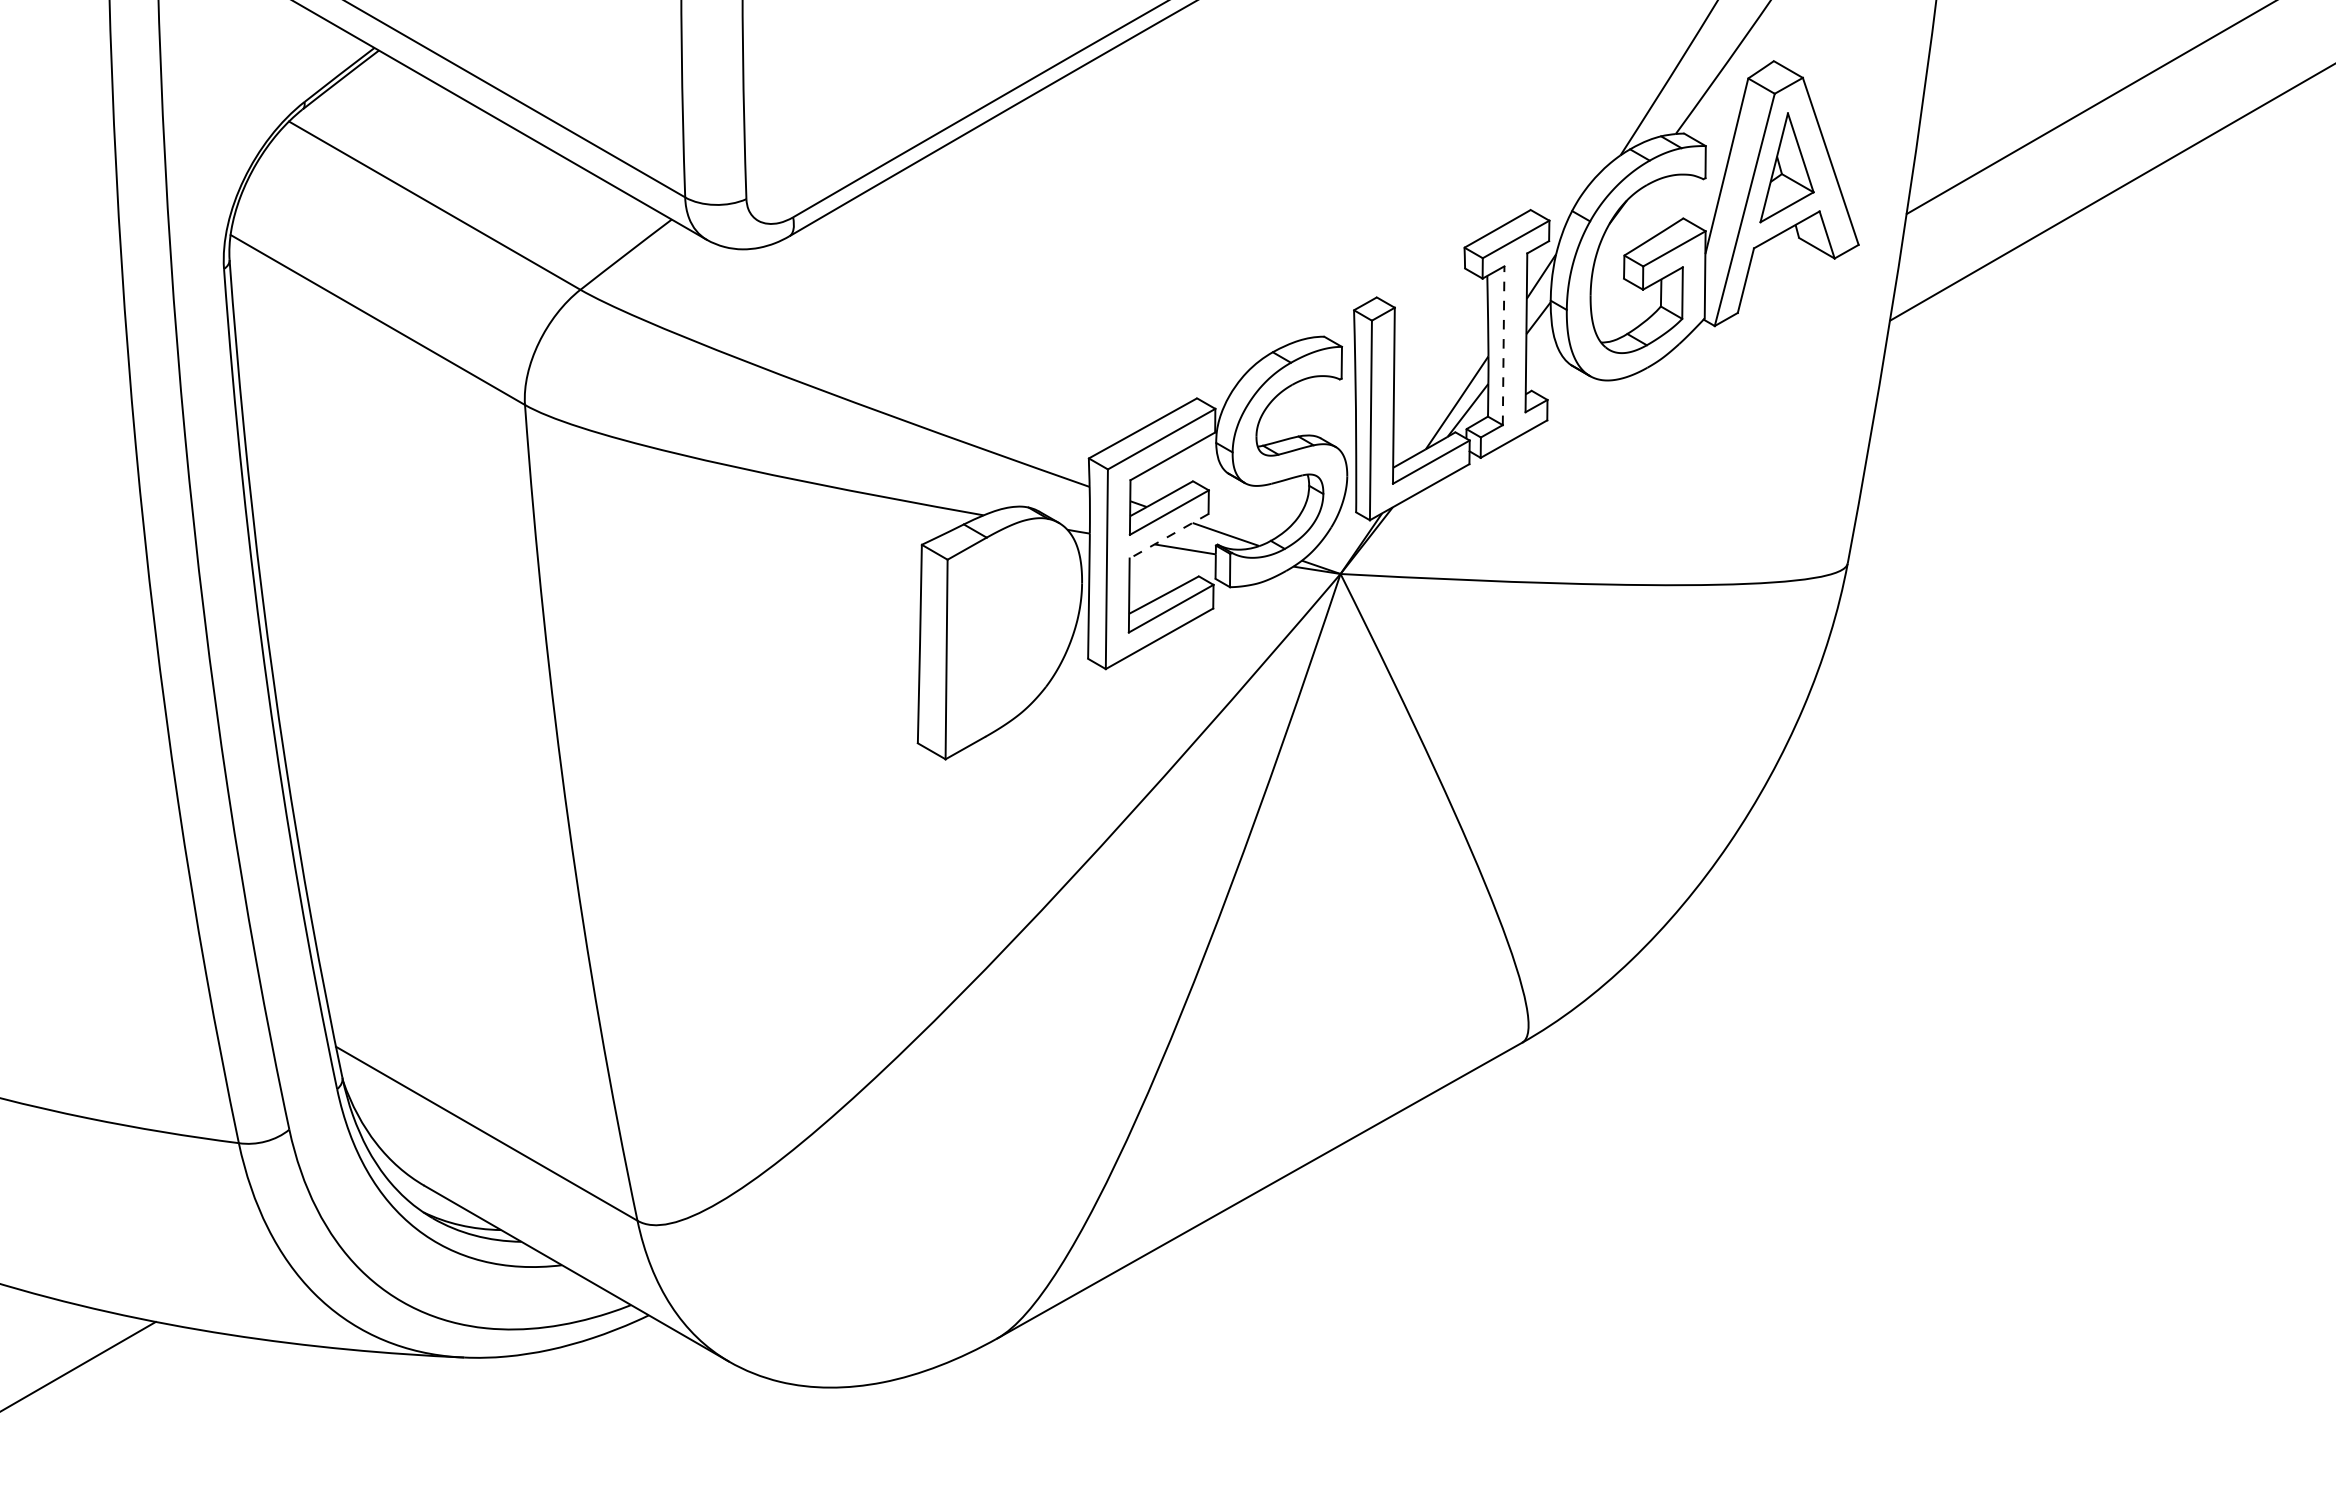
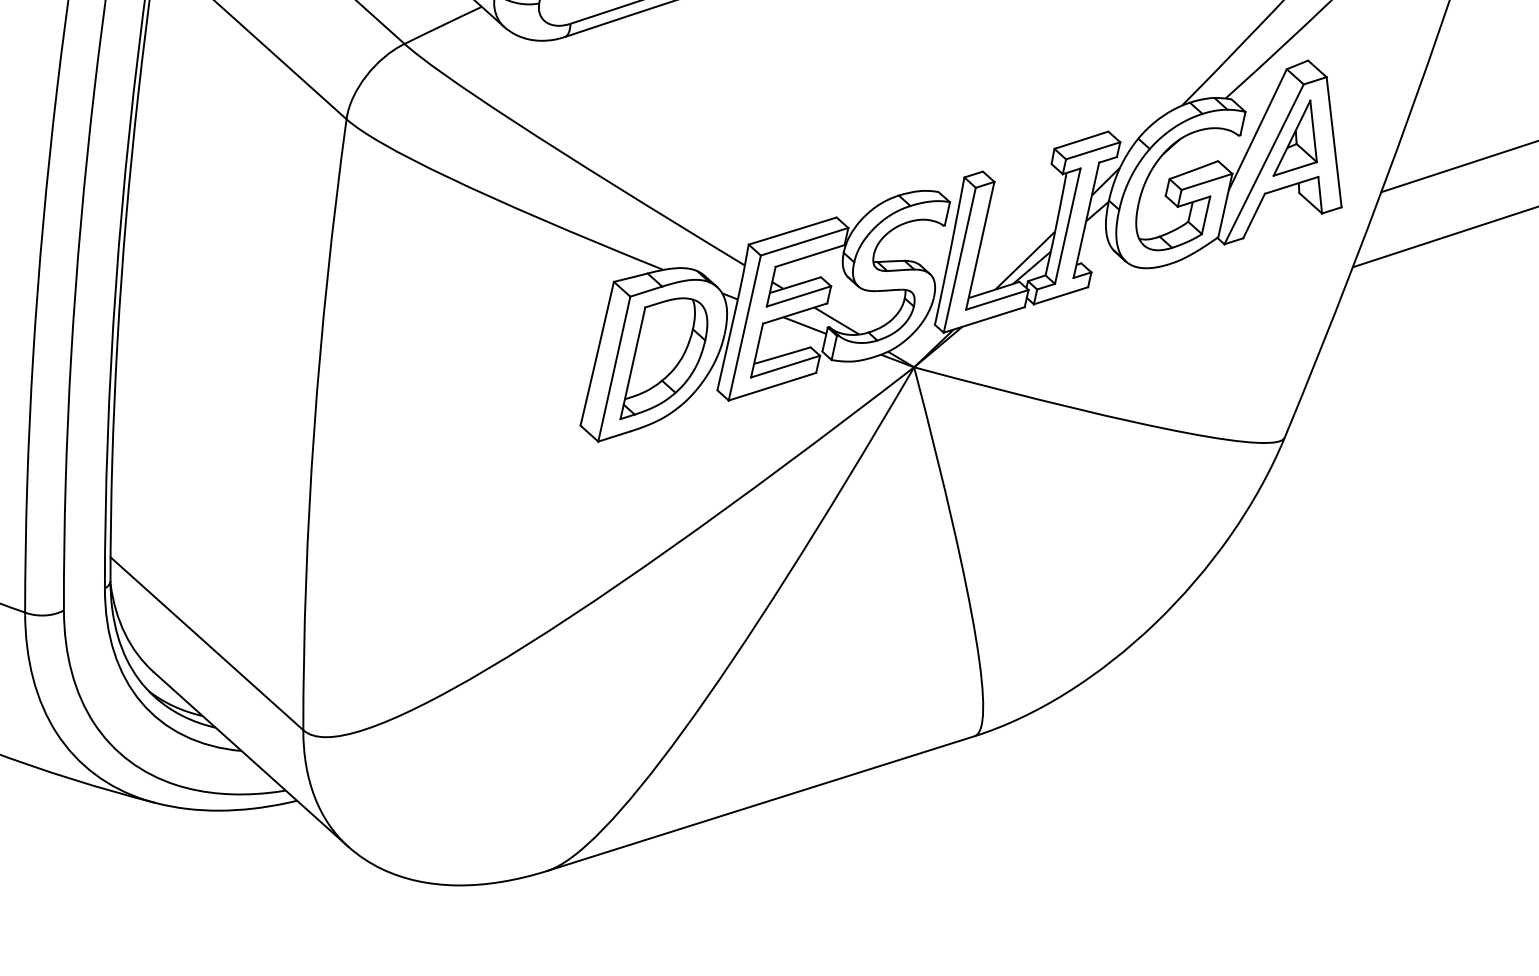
line: (1503, 345) -> (1067, 226), dashed -> solid
line: (1168, 536) -> (794, 313), dashed -> solid
part: (1013, 634) -> (666, 361), added

